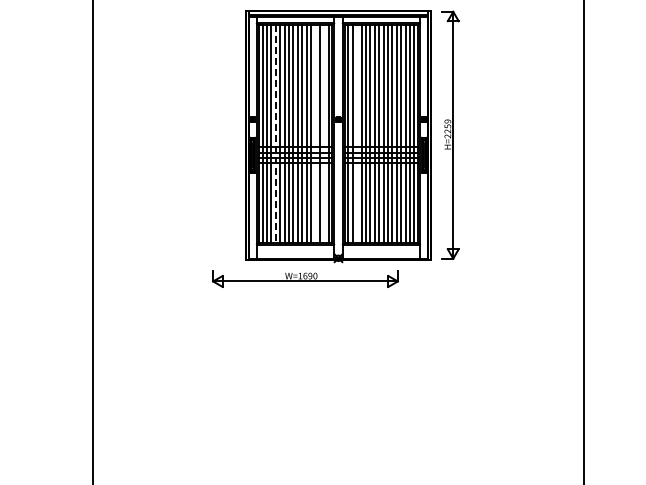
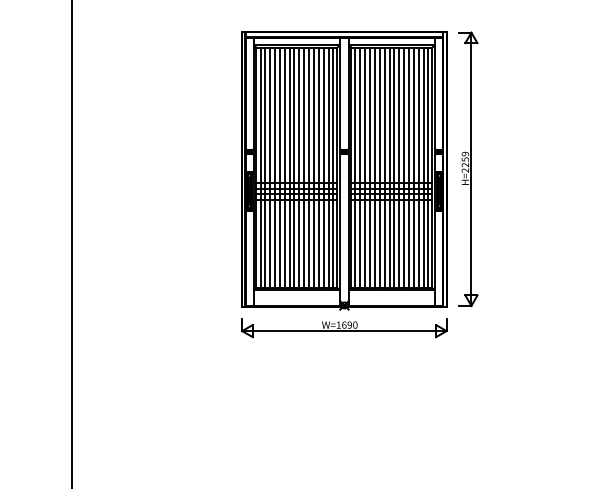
line: (275, 133) -> (274, 167), dashed -> solid
line: (315, 133) -> (318, 167), added
line: (324, 133) -> (328, 167), added
line: (357, 133) -> (365, 167), added
part: (305, 278) -> (344, 327), moved

